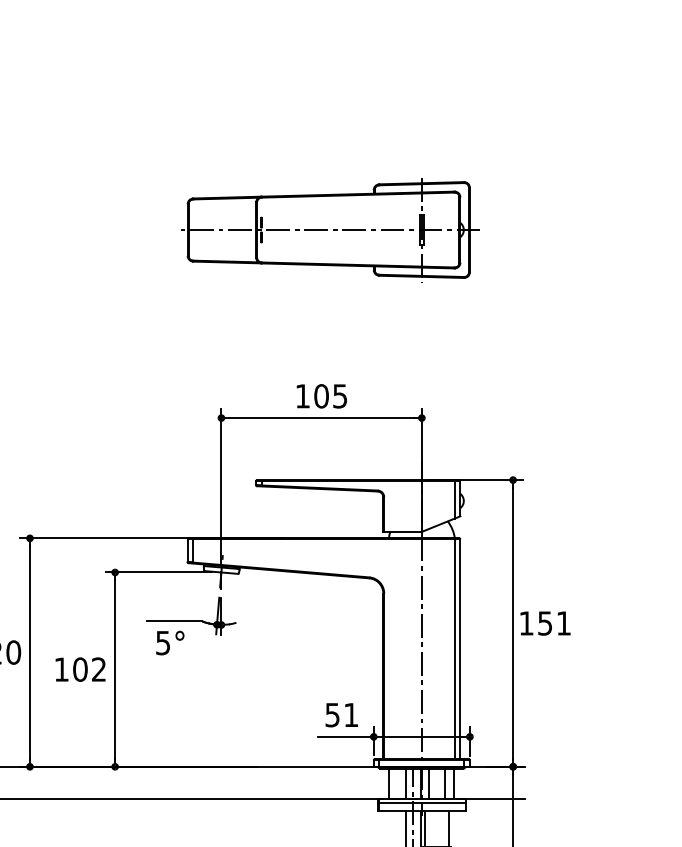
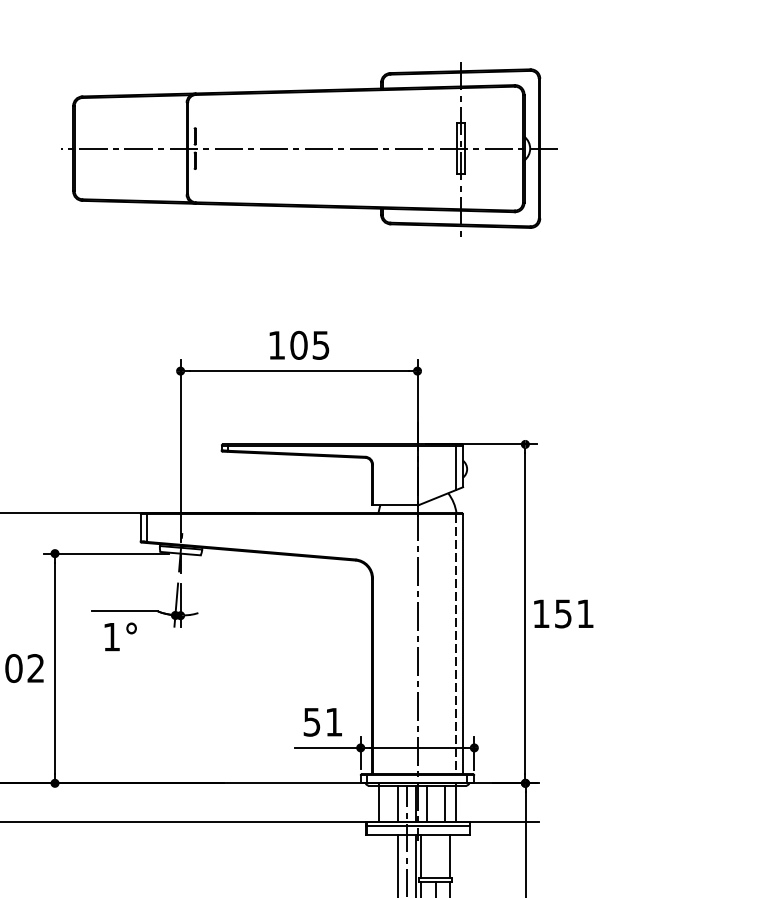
part: (330, 230) -> (309, 149), size x1.4
text: (162, 643) -> (110, 637), 5° -> 1°
line: (454, 649) -> (456, 644), solid -> dashed

